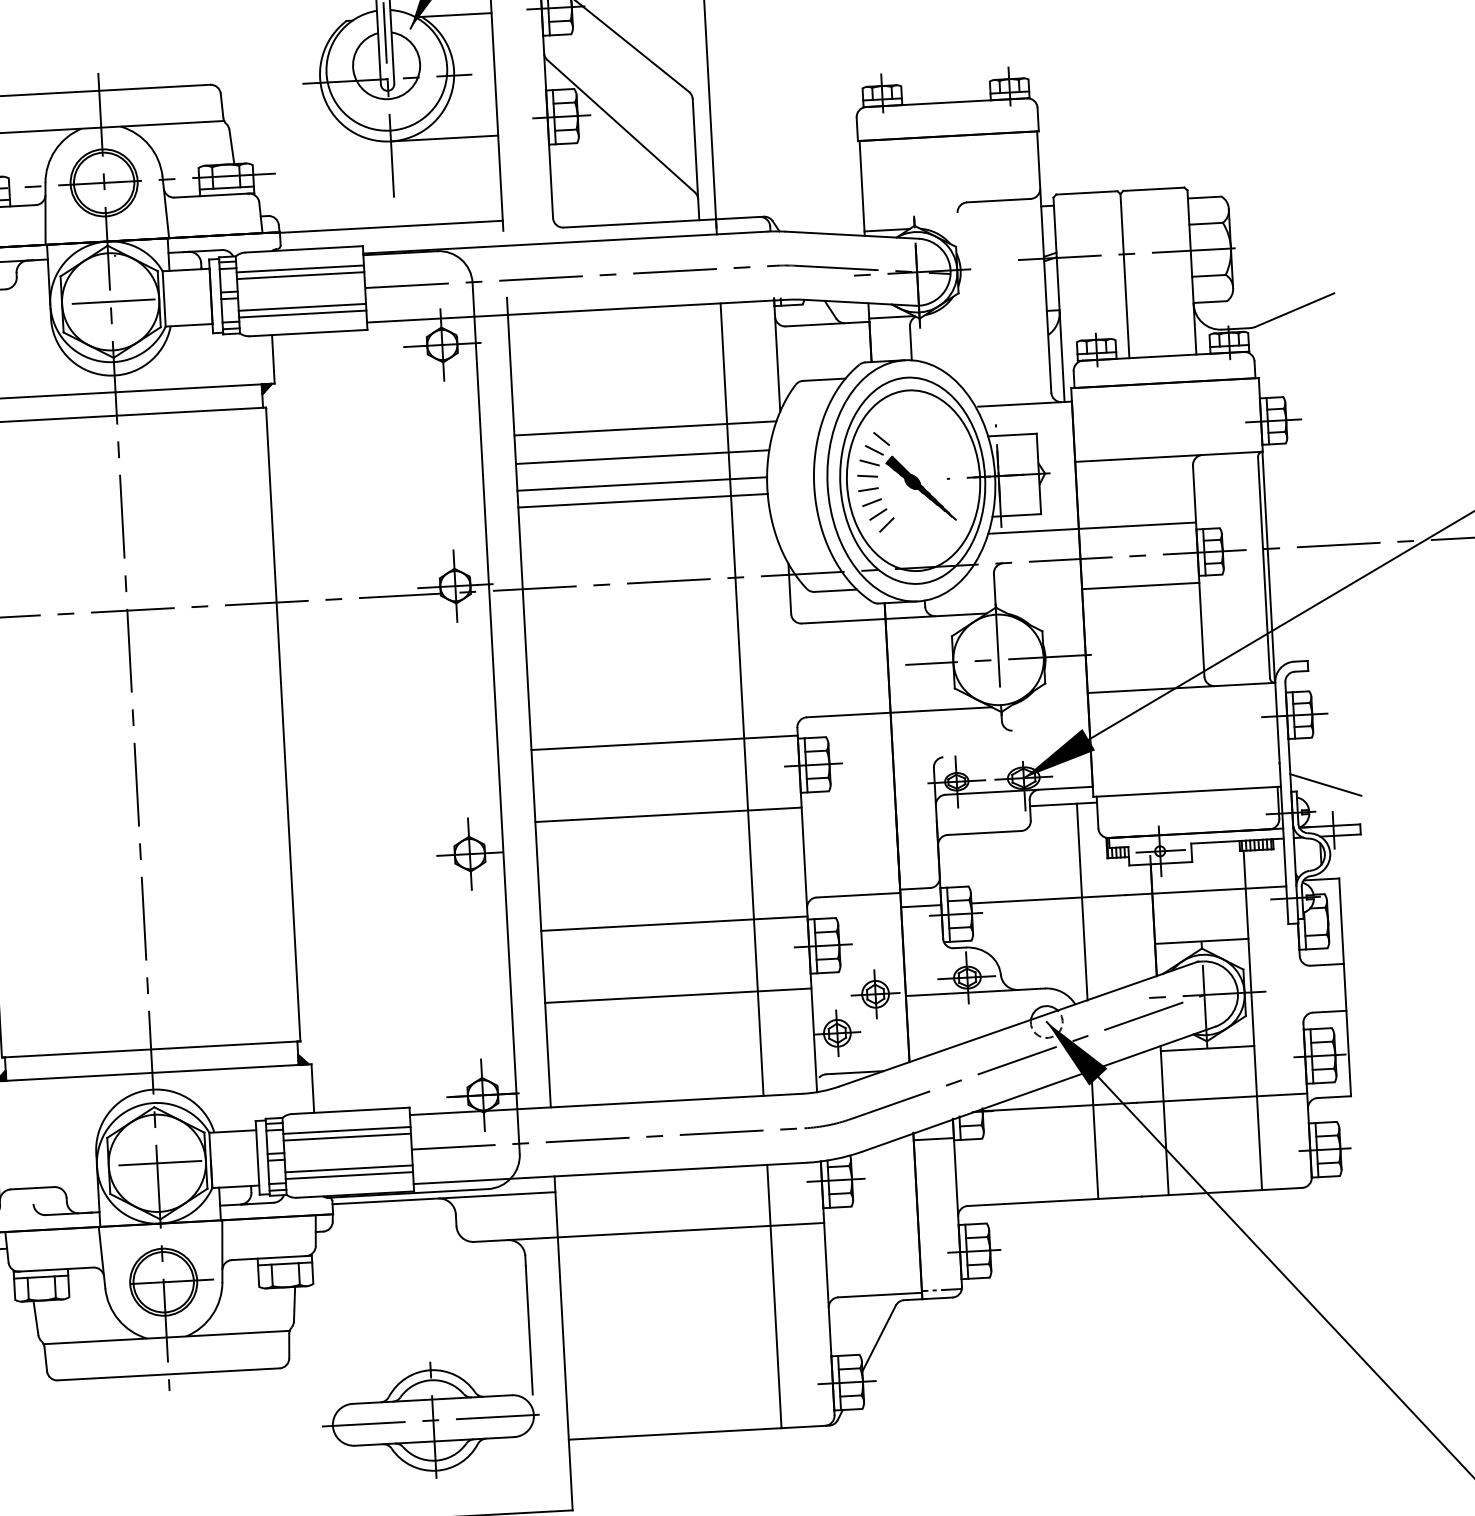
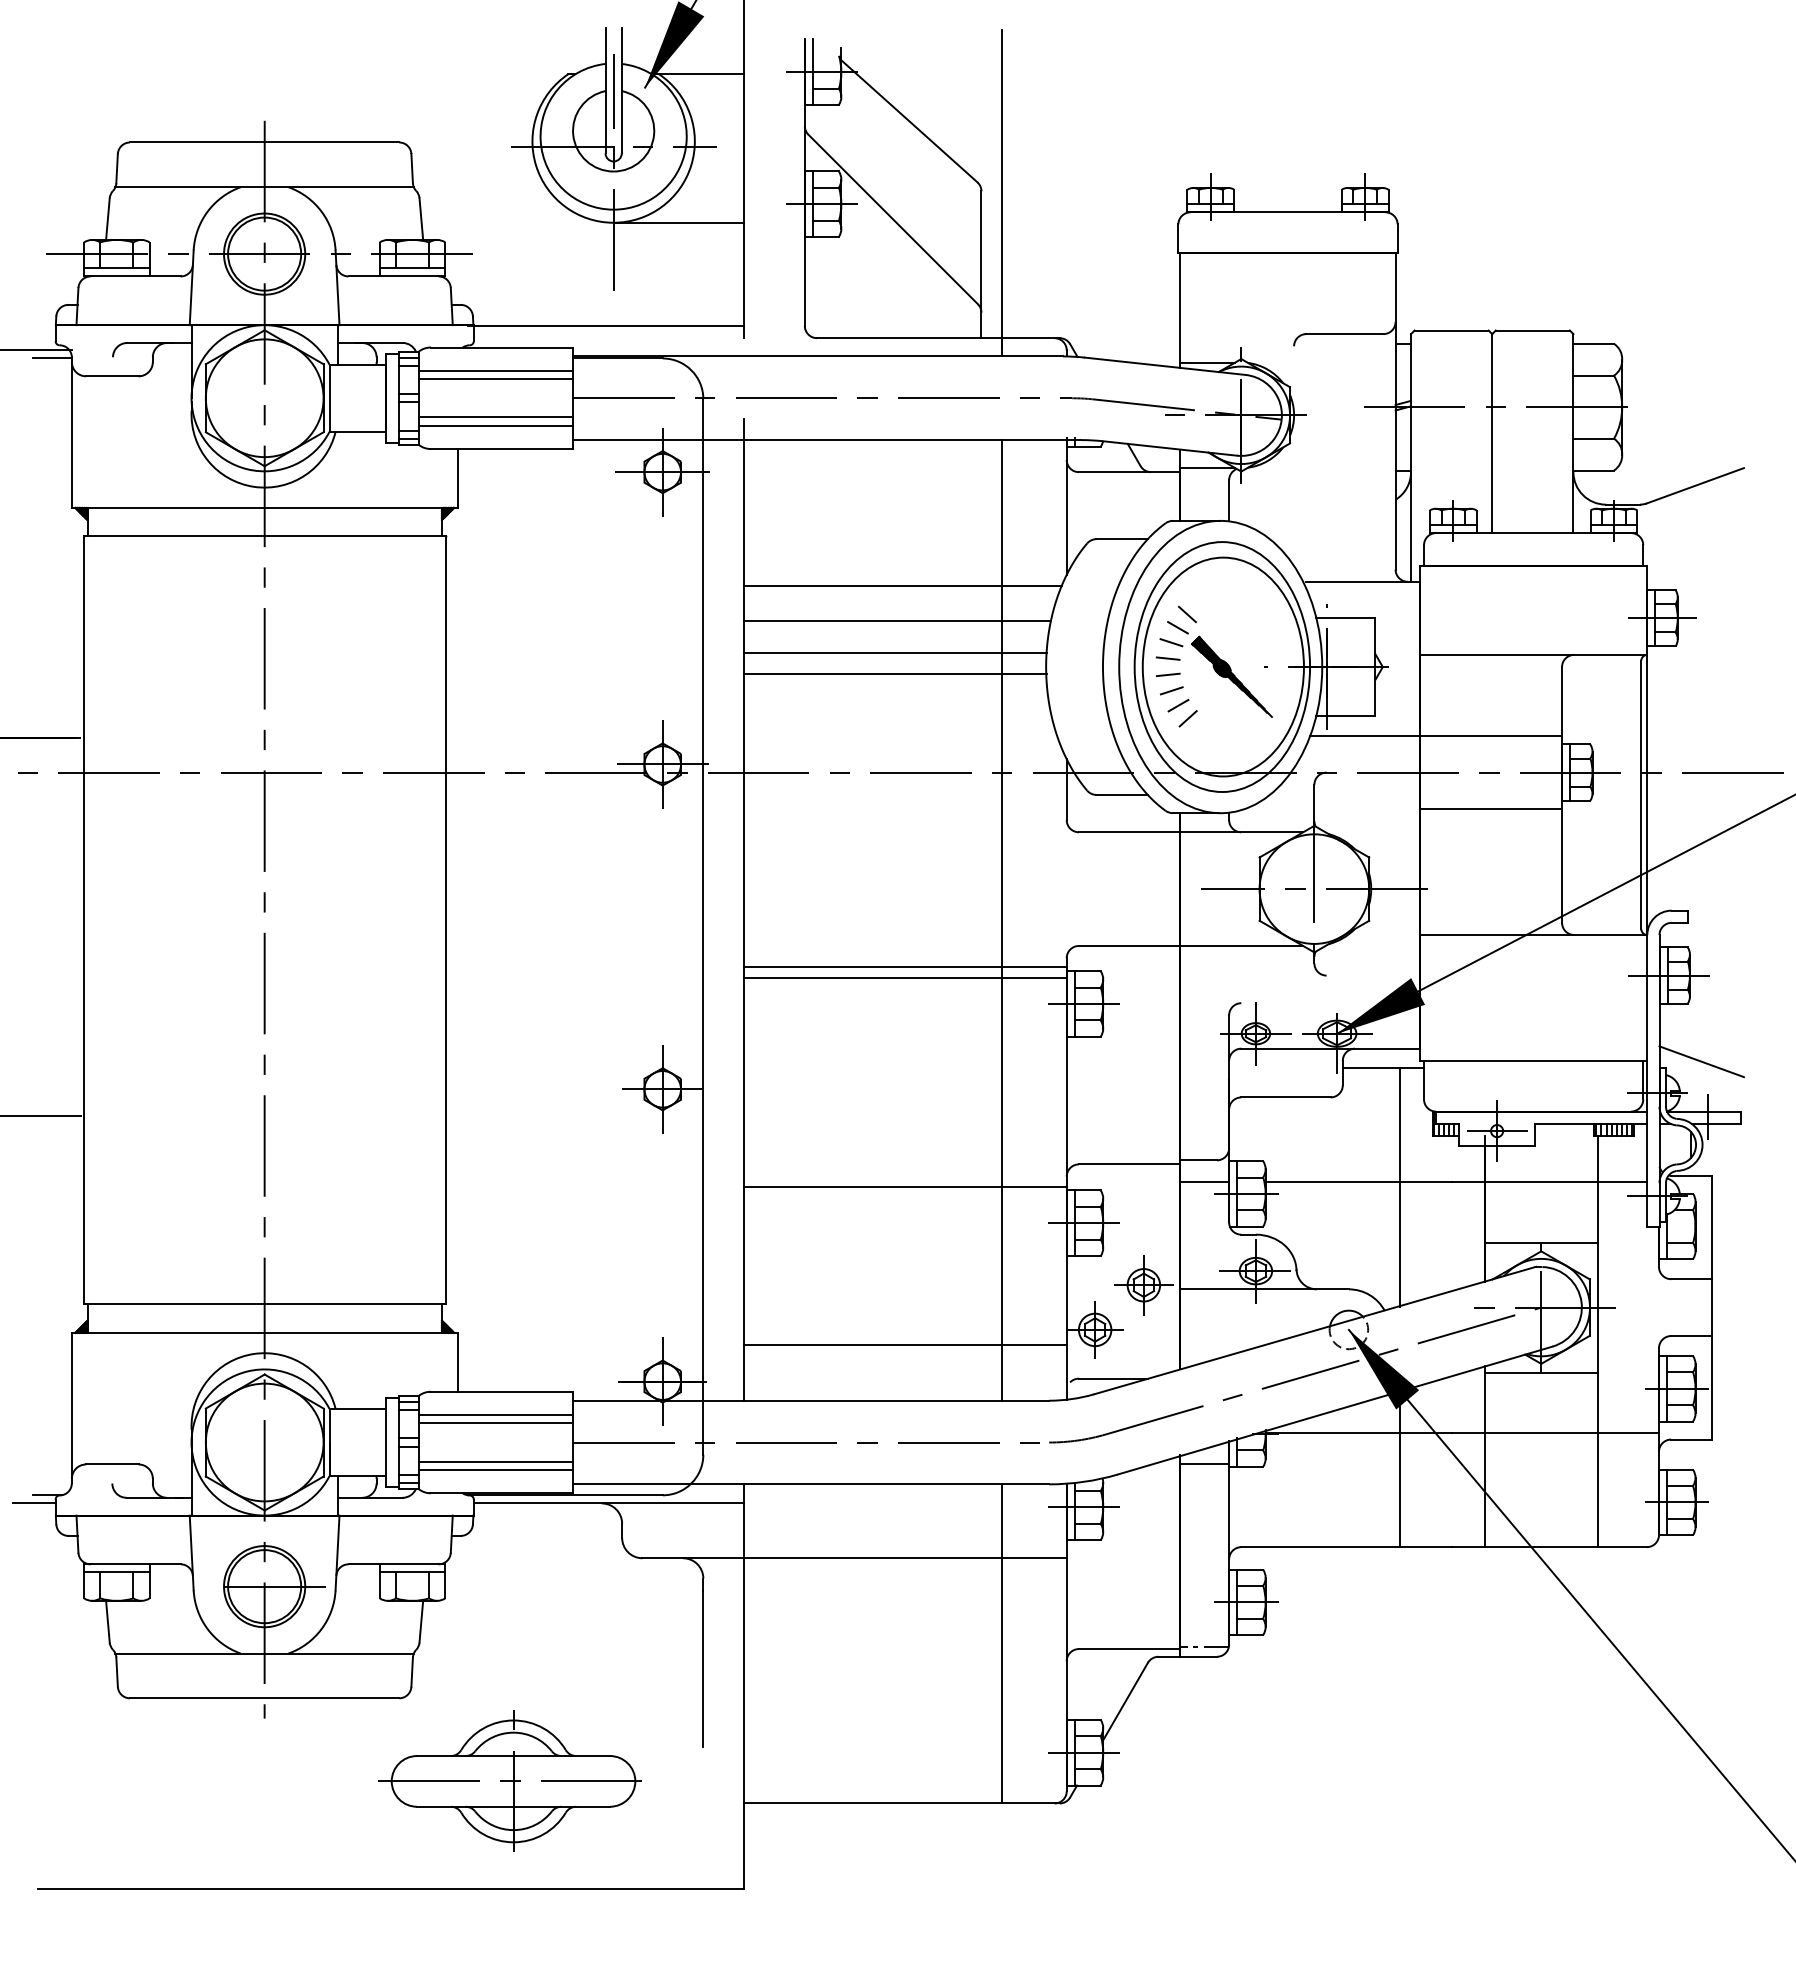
line: (110, 302) -> (264, 398), removed
line: (667, 814) -> (904, 977), moved
line: (677, 996) -> (904, 1345), moved
line: (157, 1163) -> (264, 1442), removed
part: (430, 1419) -> (509, 1780), moved

